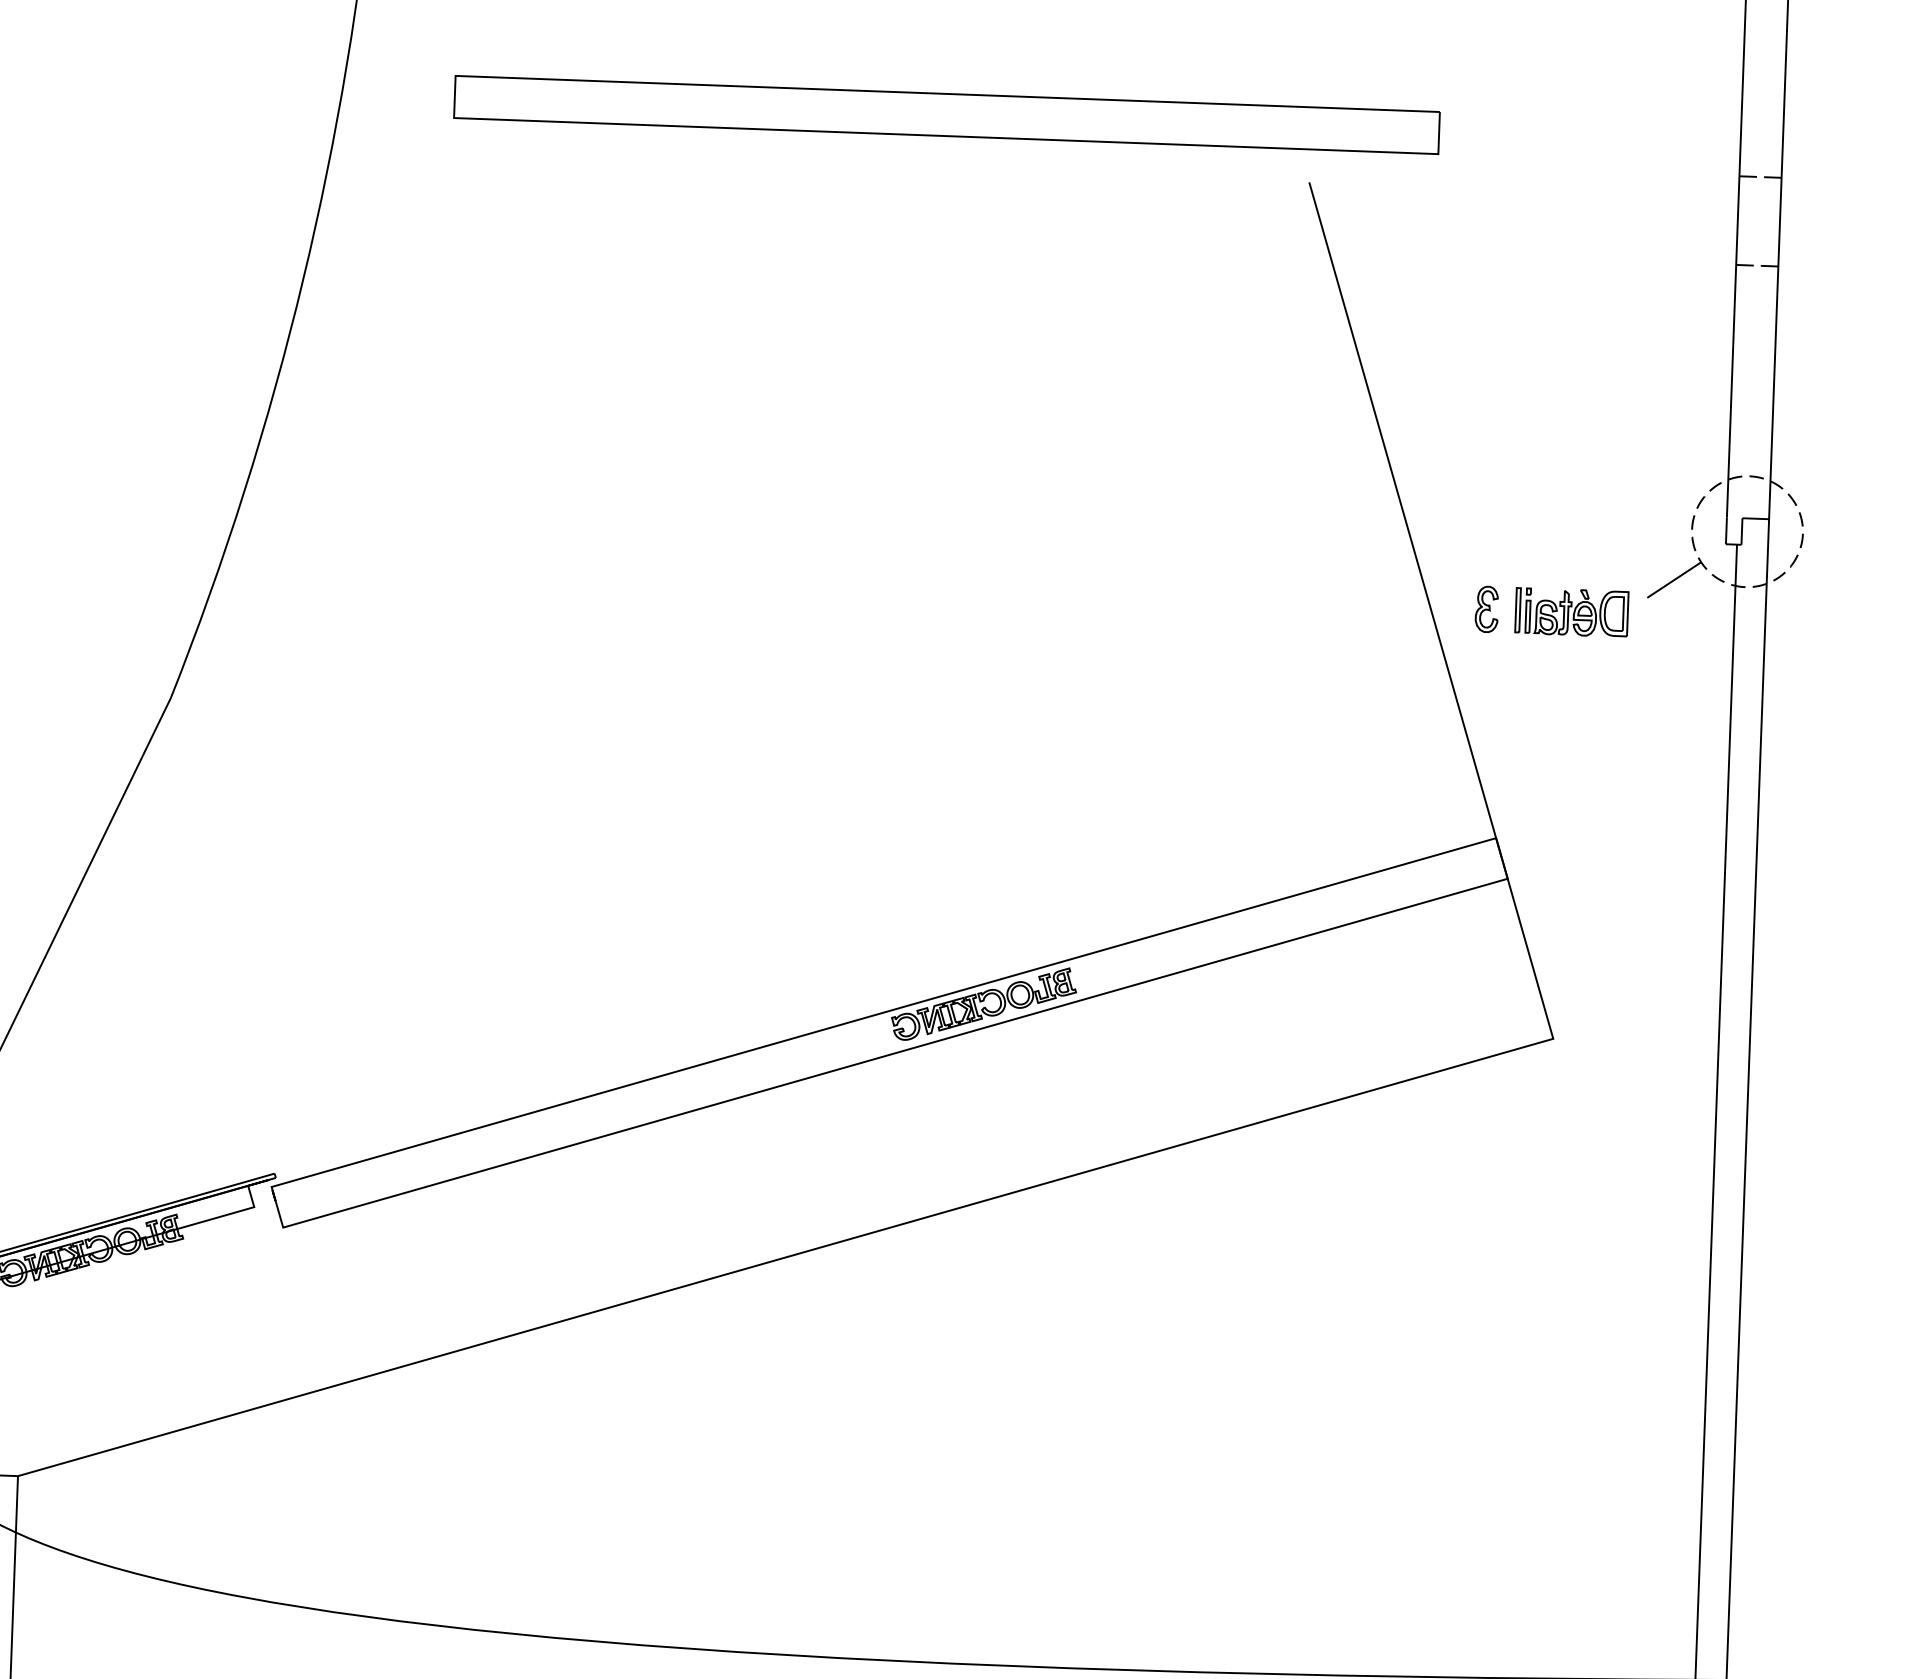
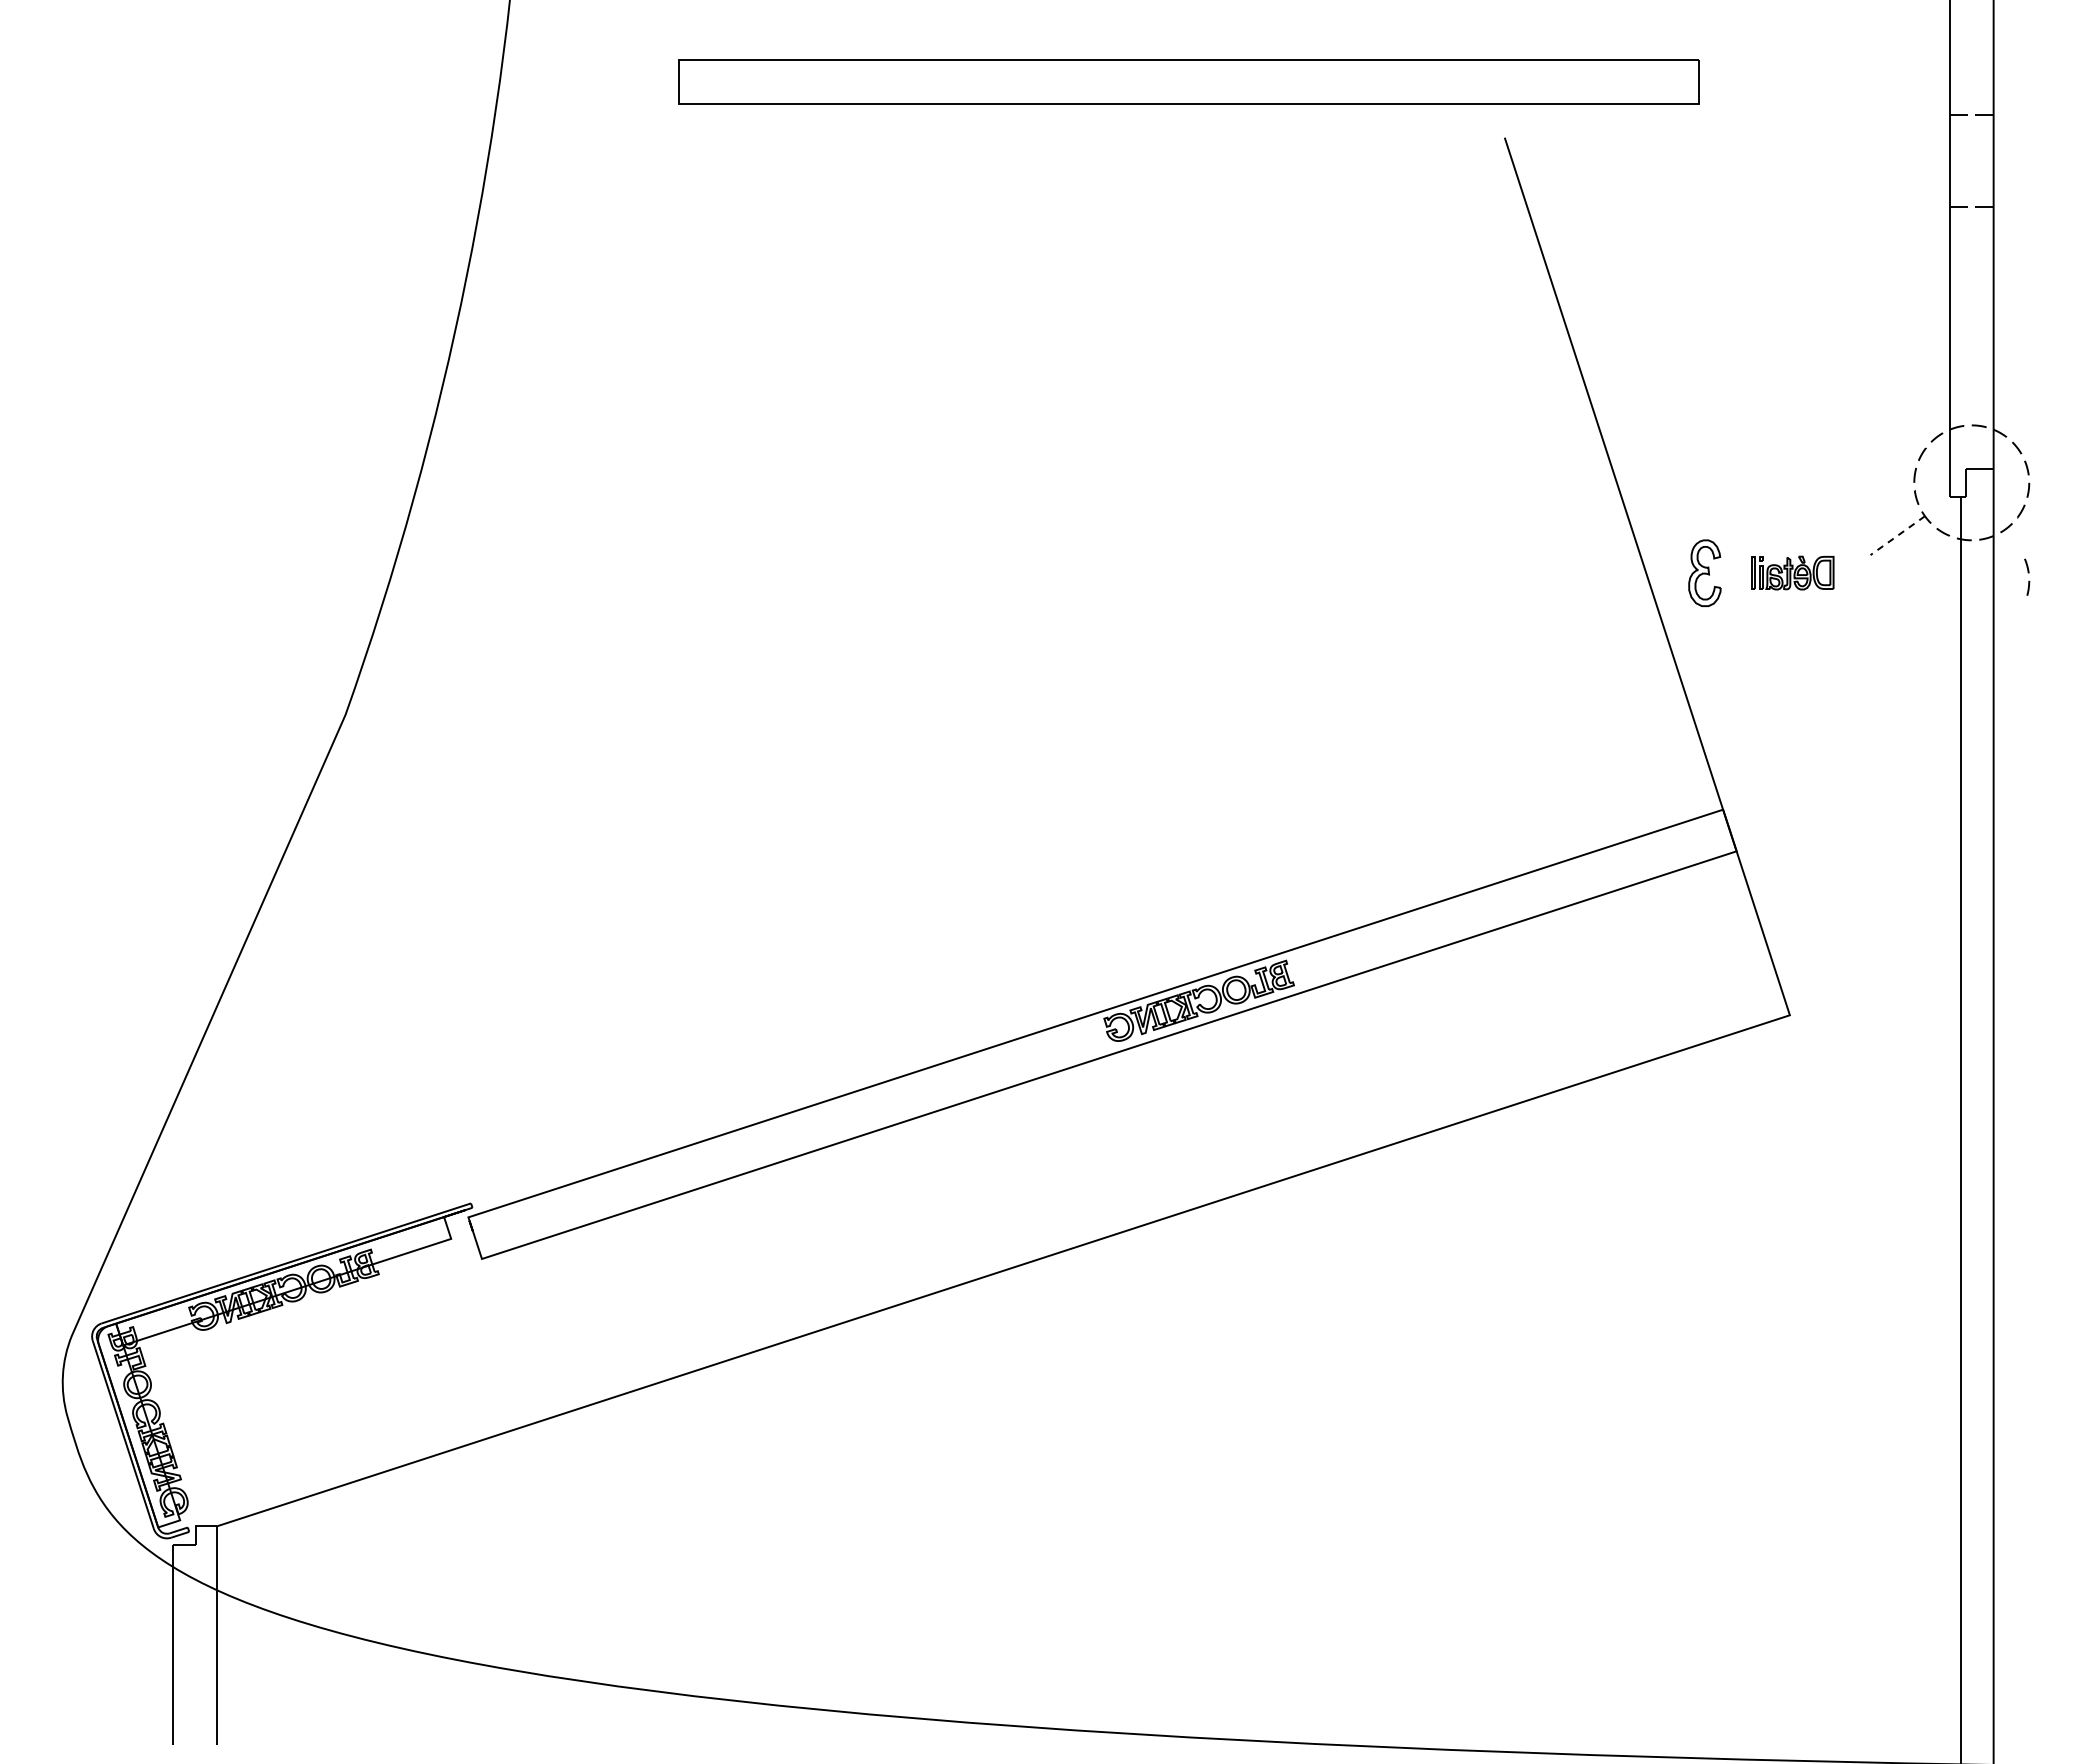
part: (946, 114) -> (1188, 81), moved
line: (1674, 579) -> (1897, 535), solid -> dashed
part: (1486, 608) -> (1704, 572), size x1.4
part: (1571, 611) -> (1792, 572), size x0.7
part: (1797, 624) -> (2027, 576), added

